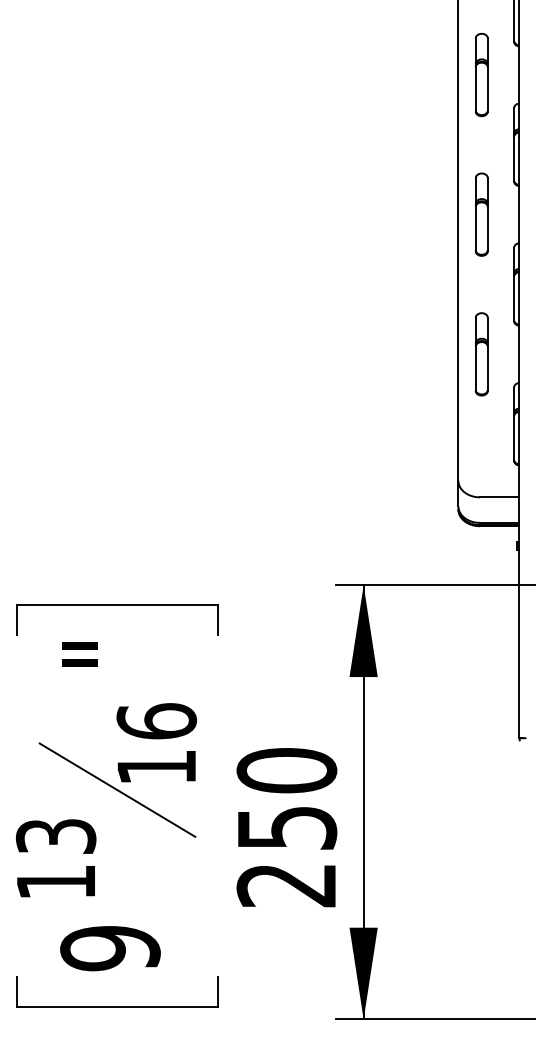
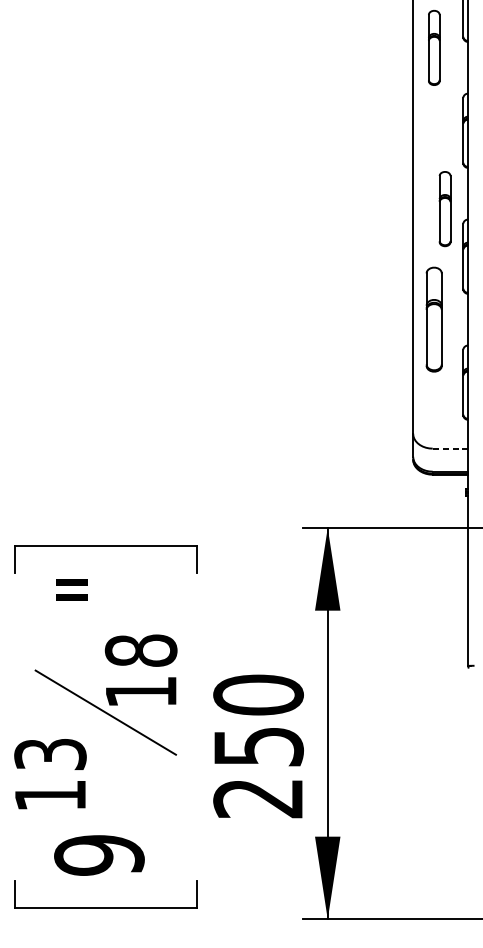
part: (481, 75) -> (434, 48), moved
part: (481, 214) -> (444, 208), moved
part: (481, 354) -> (434, 319), size x1.4
line: (499, 497) -> (450, 448), solid -> dashed
text: (156, 721) -> (140, 650), 16 -> 18

